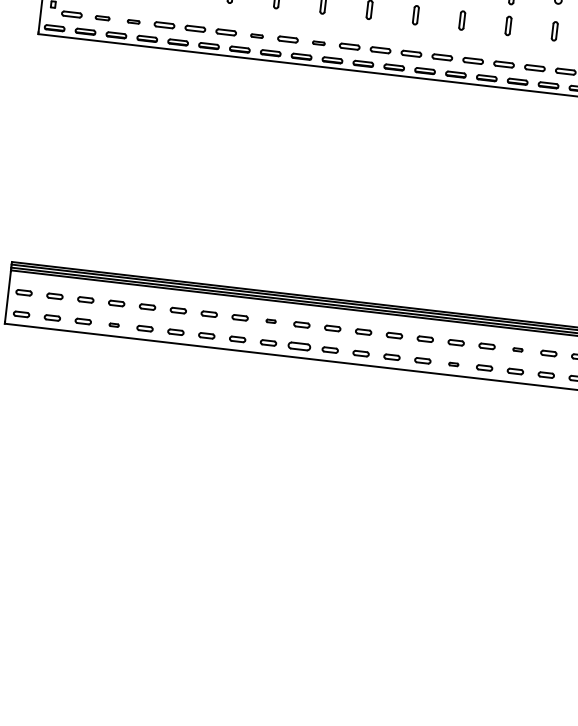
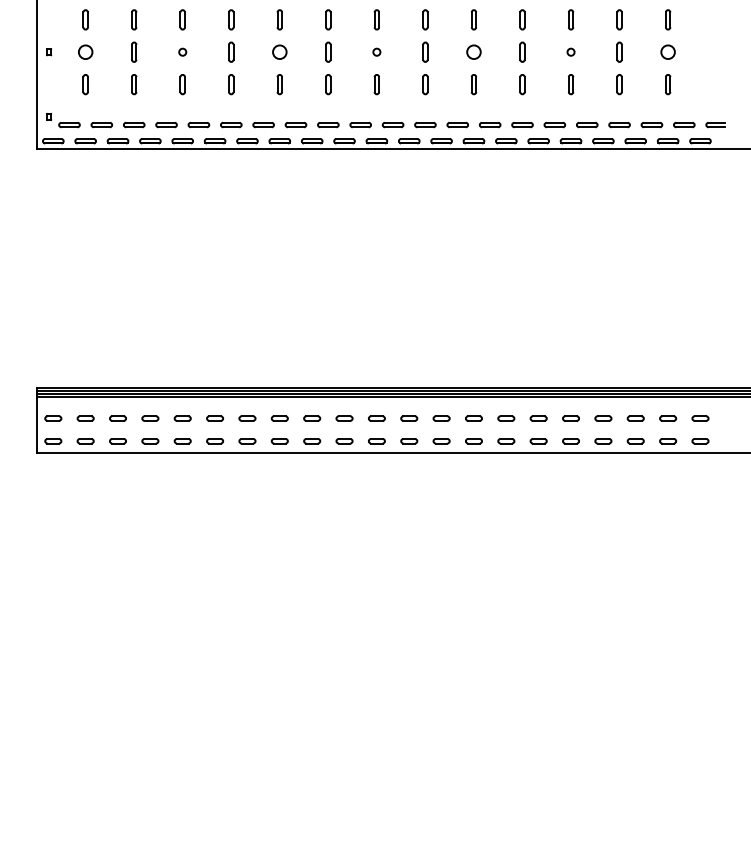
part: (102, 18) -> (101, 125), size x1.43
part: (133, 22) -> (134, 125), size x1.67
part: (256, 36) -> (263, 125), size x1.67
part: (318, 43) -> (328, 125), size x1.67
part: (271, 321) -> (312, 418), size x1.67
part: (114, 325) -> (150, 441), size x1.67
part: (299, 346) -> (344, 441), size x0.71
part: (517, 349) -> (570, 418), size x1.67
part: (453, 364) -> (506, 441), size x1.67

